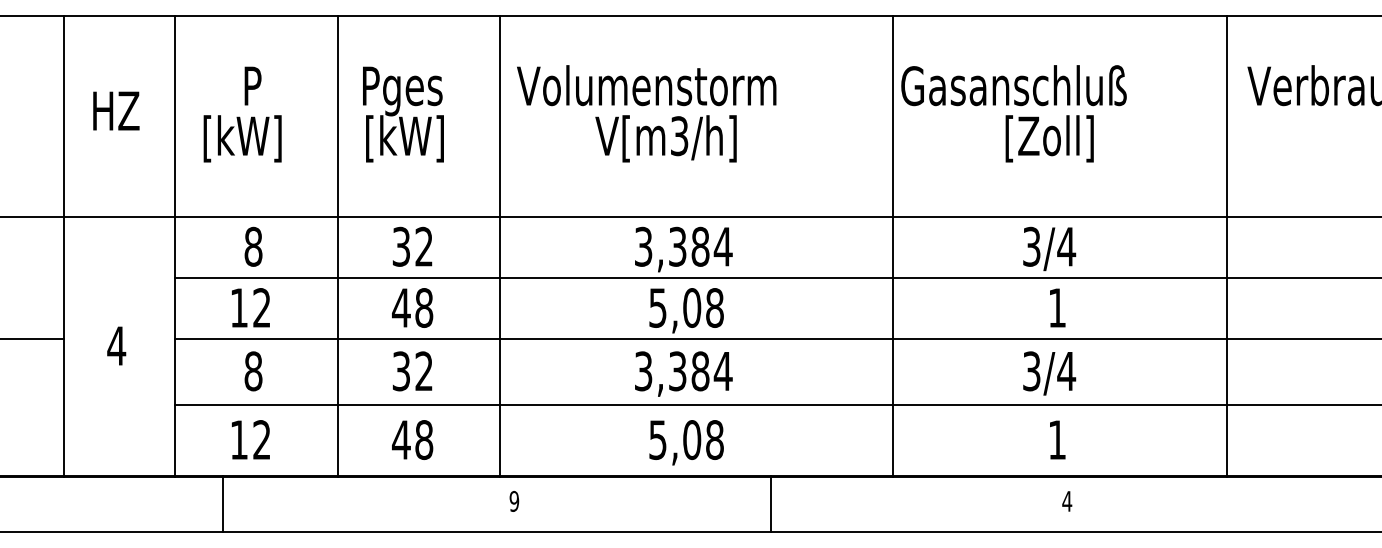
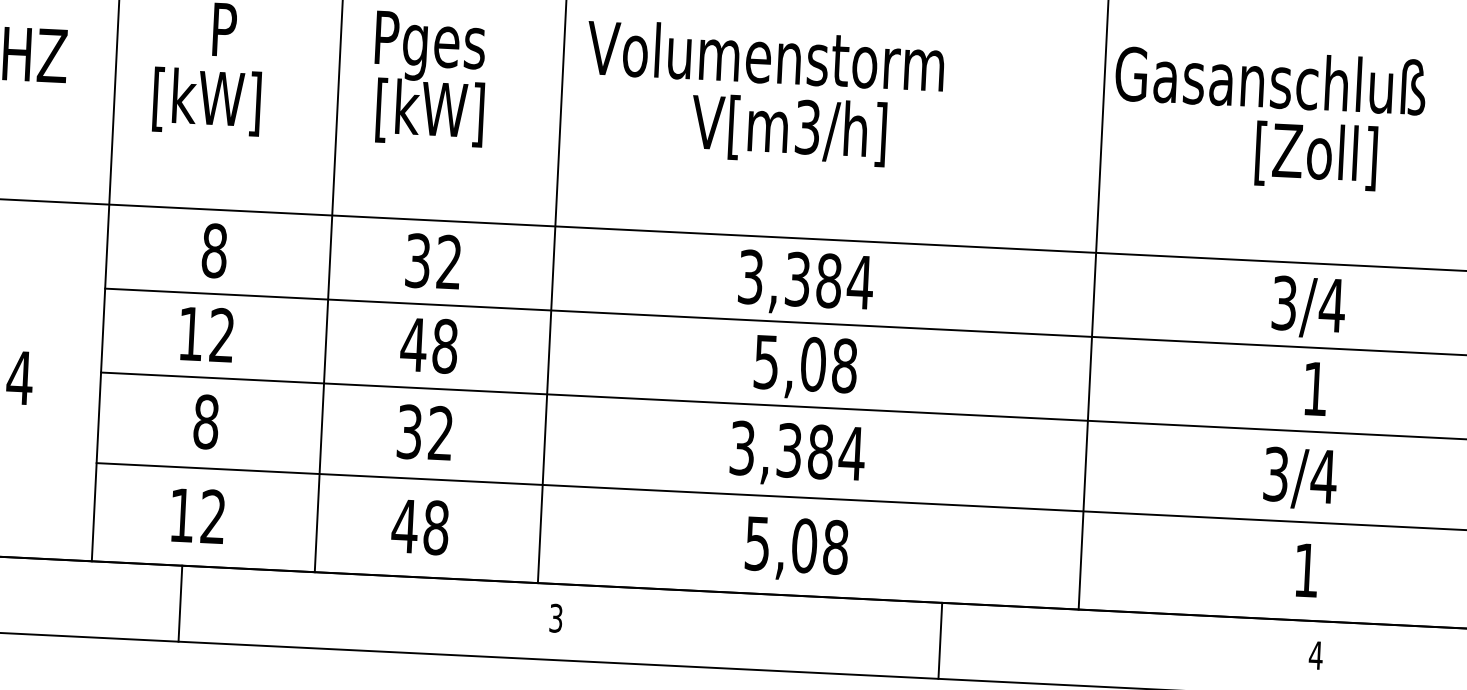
text: (514, 501) -> (556, 618), 9 -> 3
line: (223, 503) -> (180, 602), moved
line: (771, 503) -> (940, 640), moved

